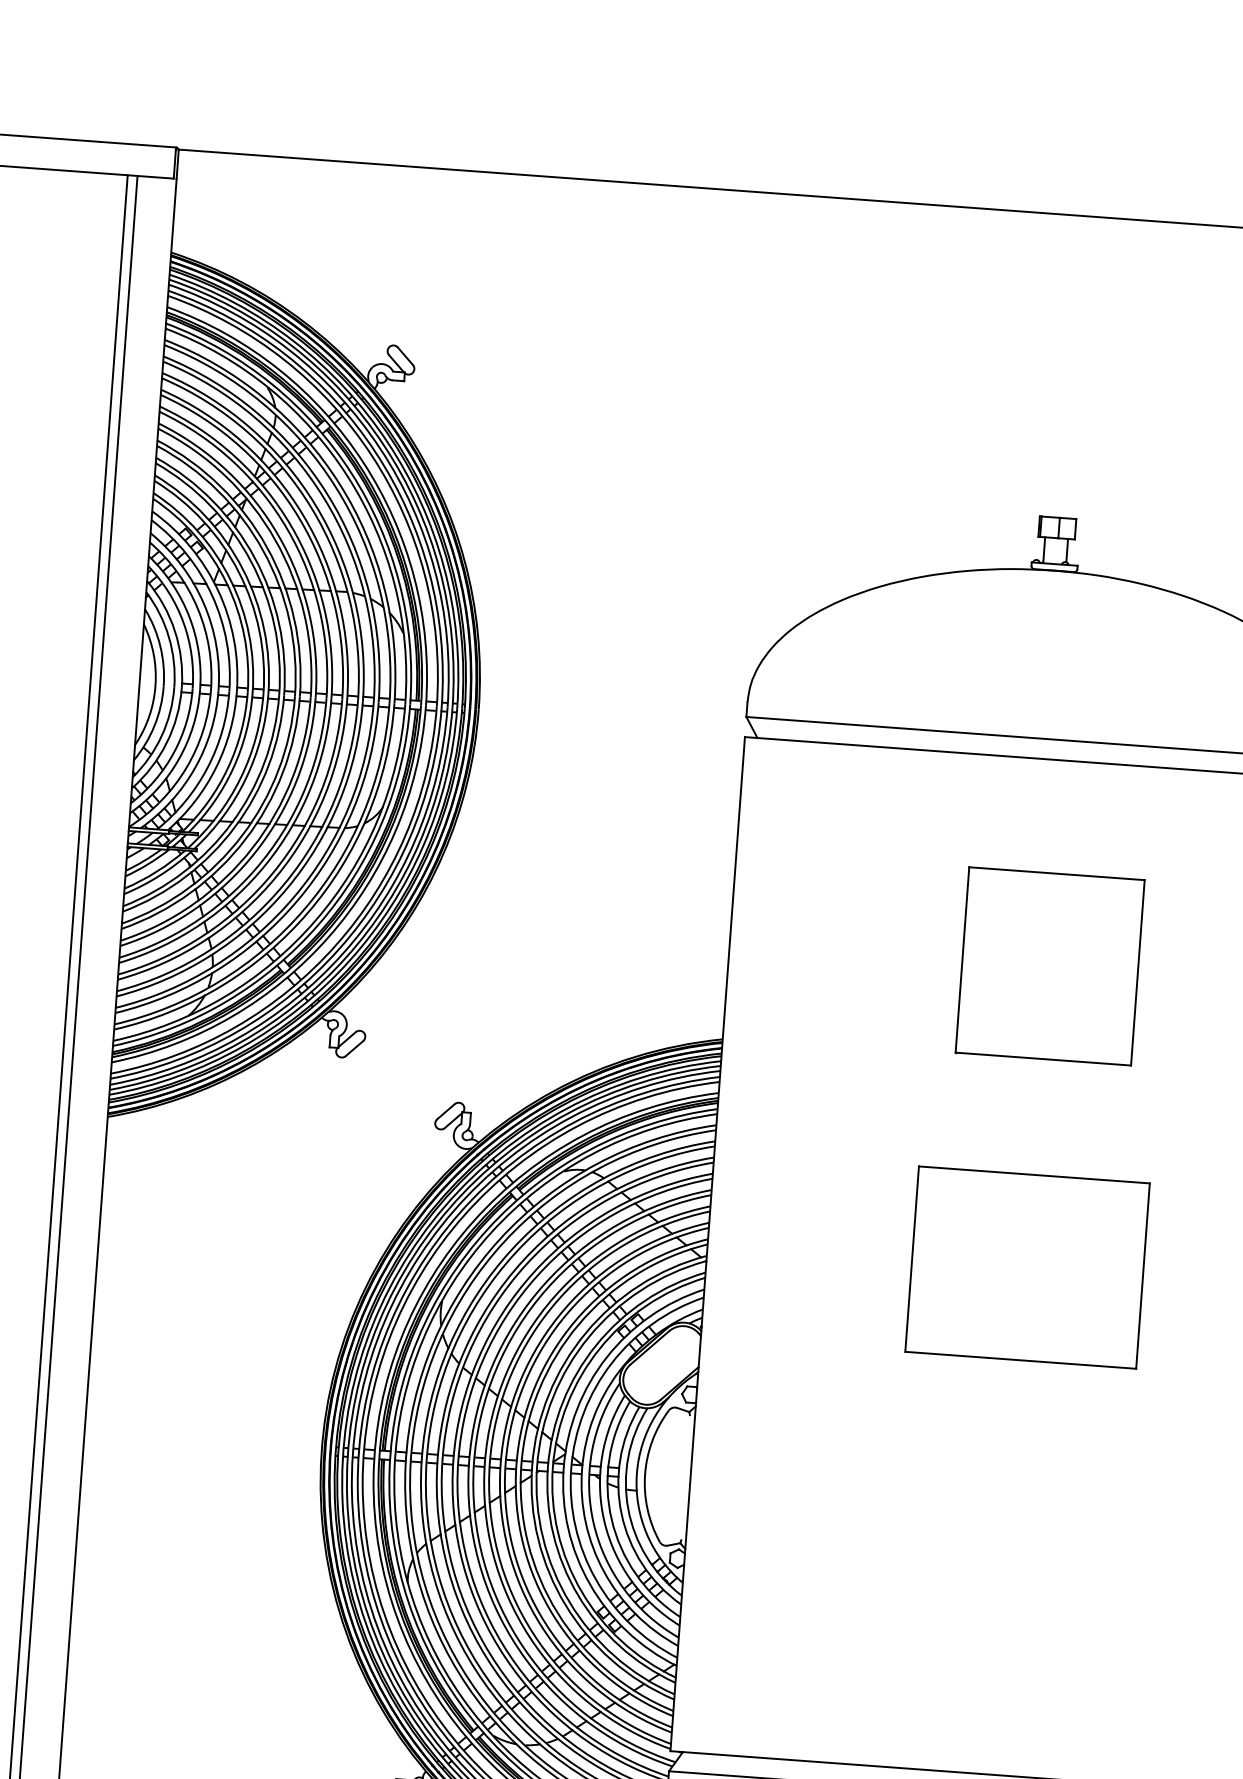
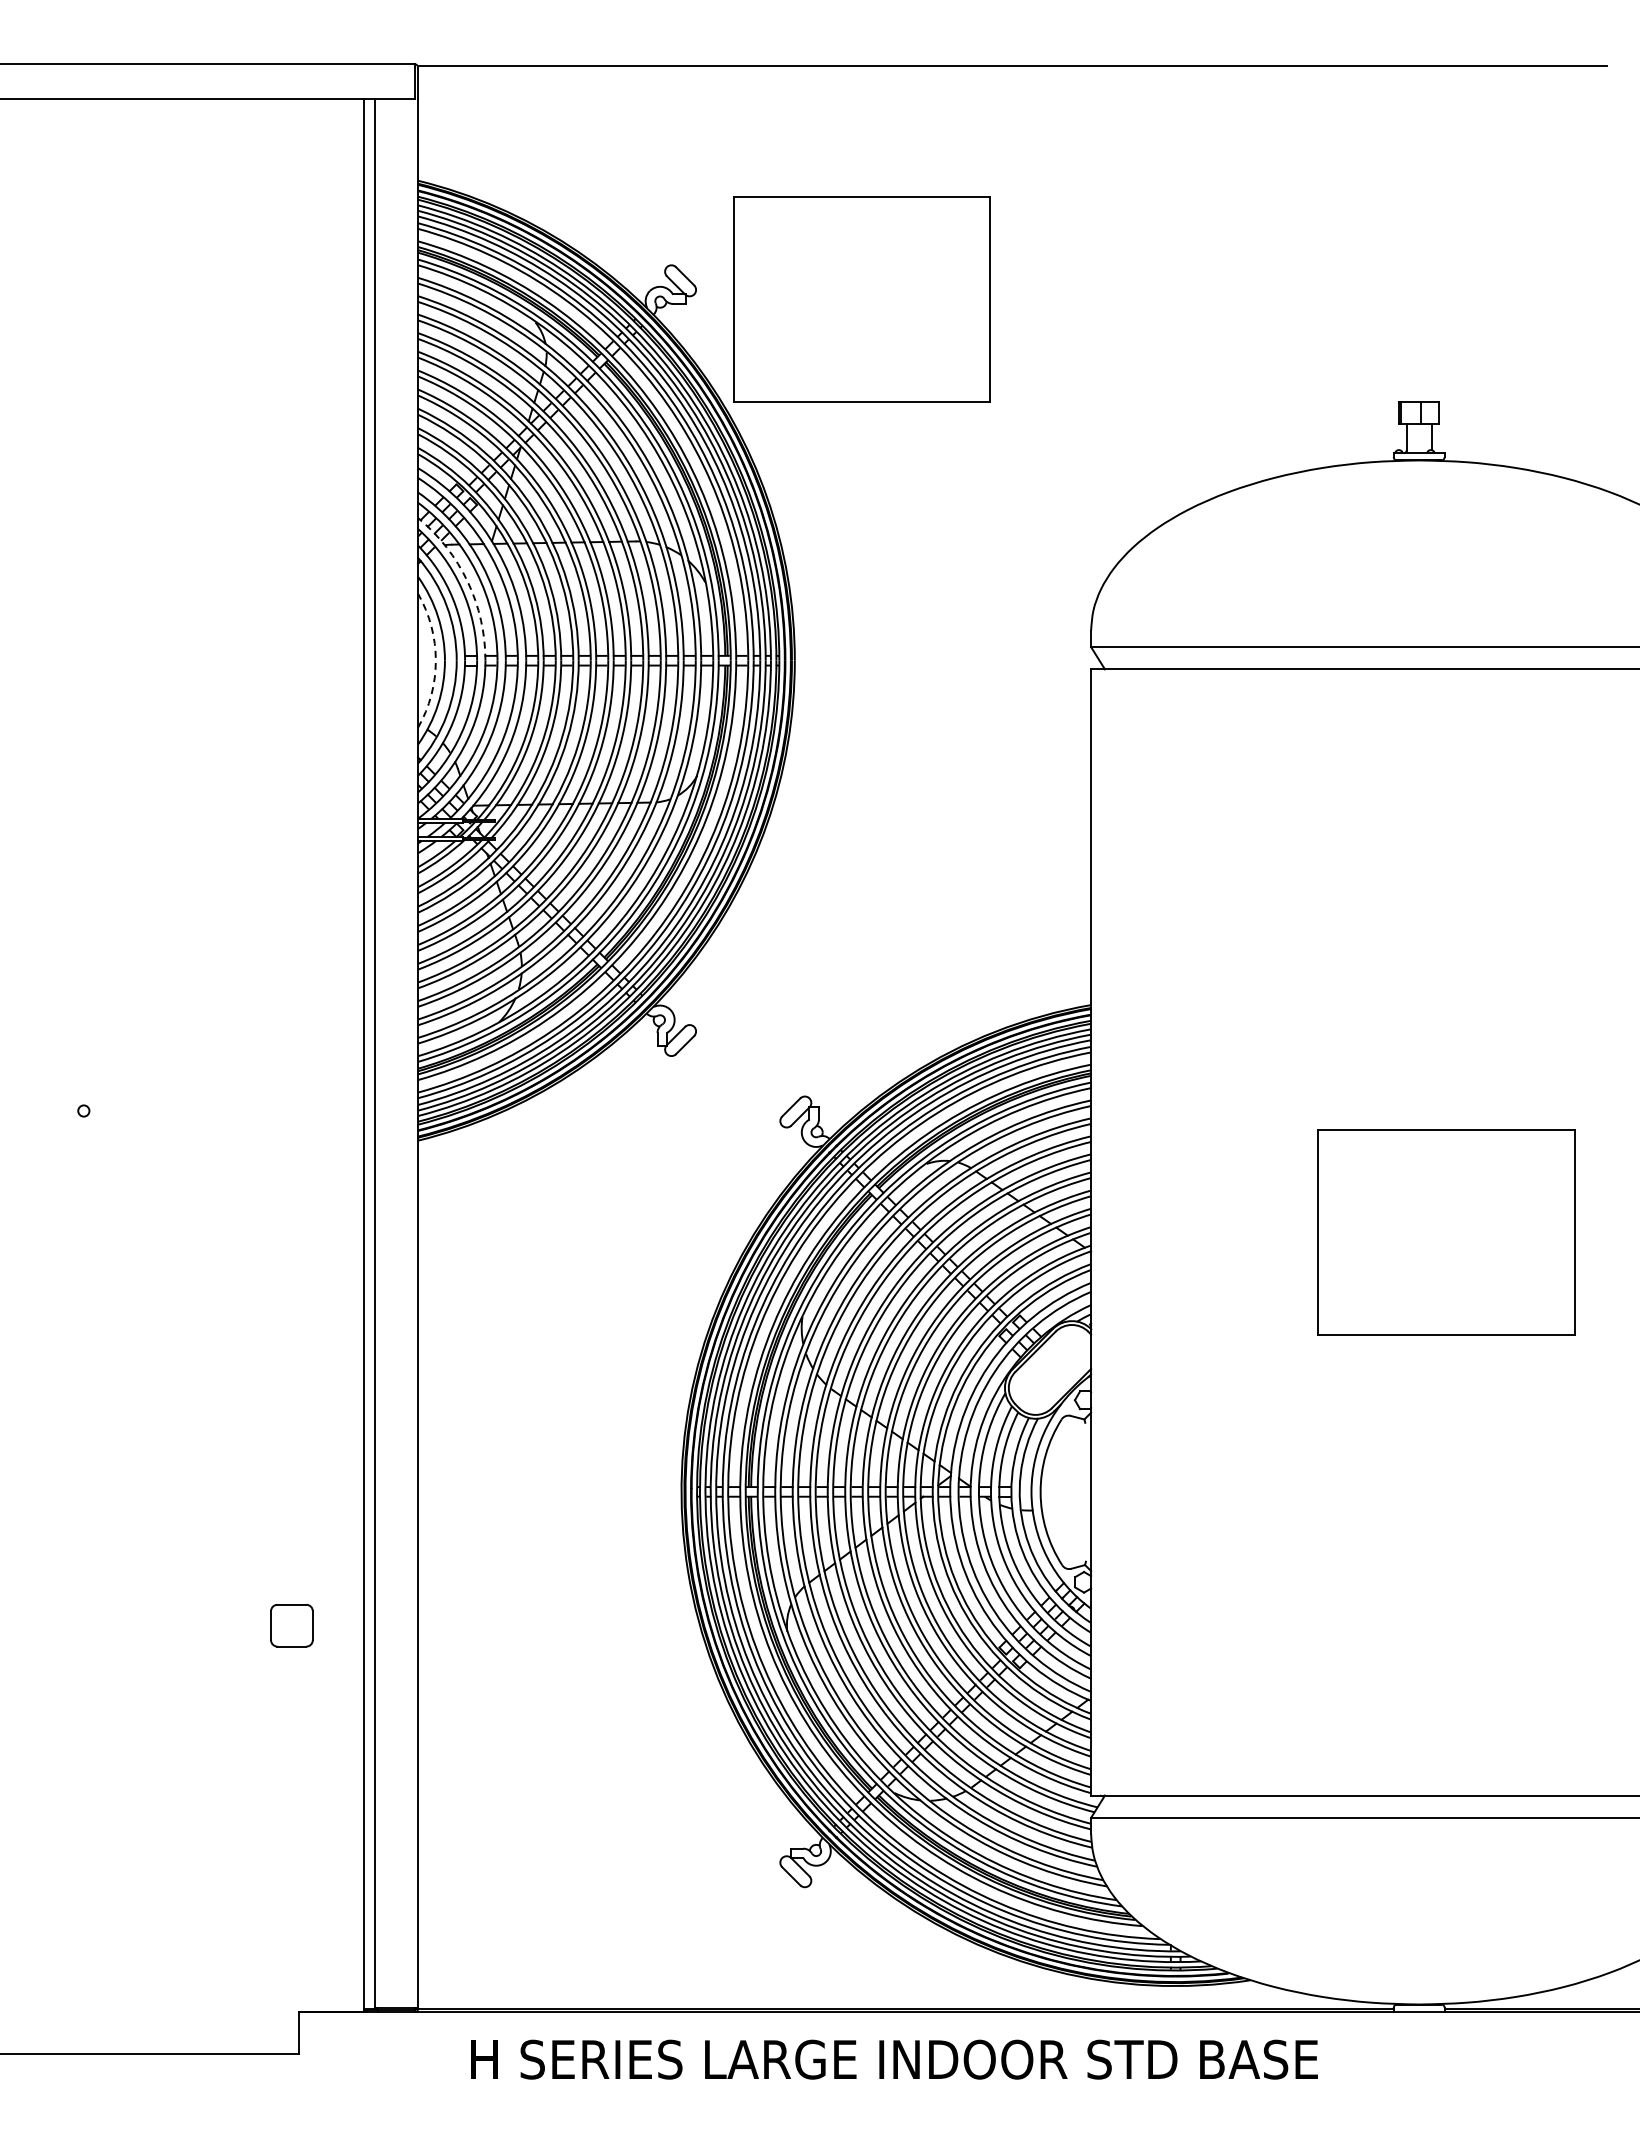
part: (563, 388) -> (862, 299), added
arc: (189, 616) -> (467, 581), solid -> dashed
arc: (155, 685) -> (435, 660), solid -> dashed
part: (1049, 966) -> (1446, 898), removed

